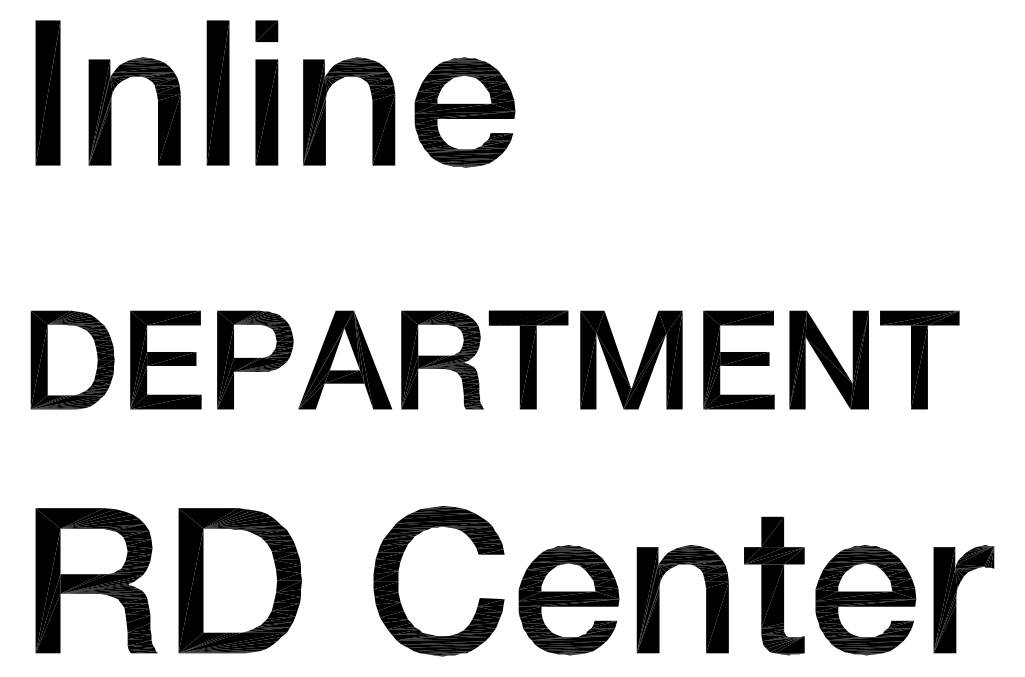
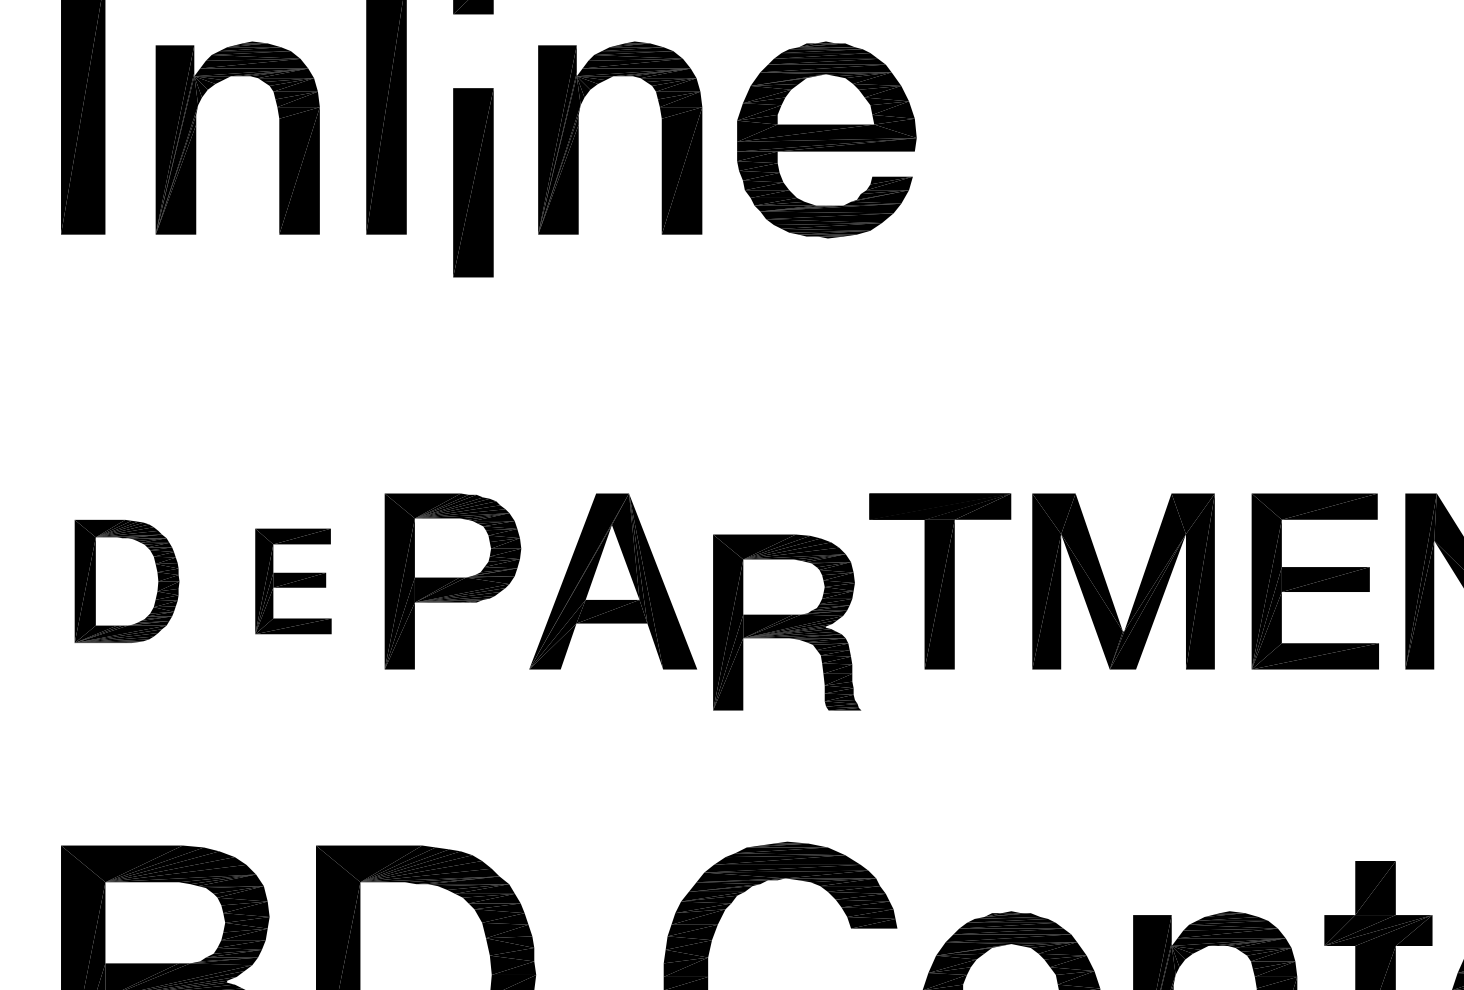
part: (266, 112) -> (472, 182), moved
part: (72, 359) -> (126, 580), size x0.7
part: (165, 359) -> (292, 580), size x0.6
part: (442, 359) -> (786, 621), moved

